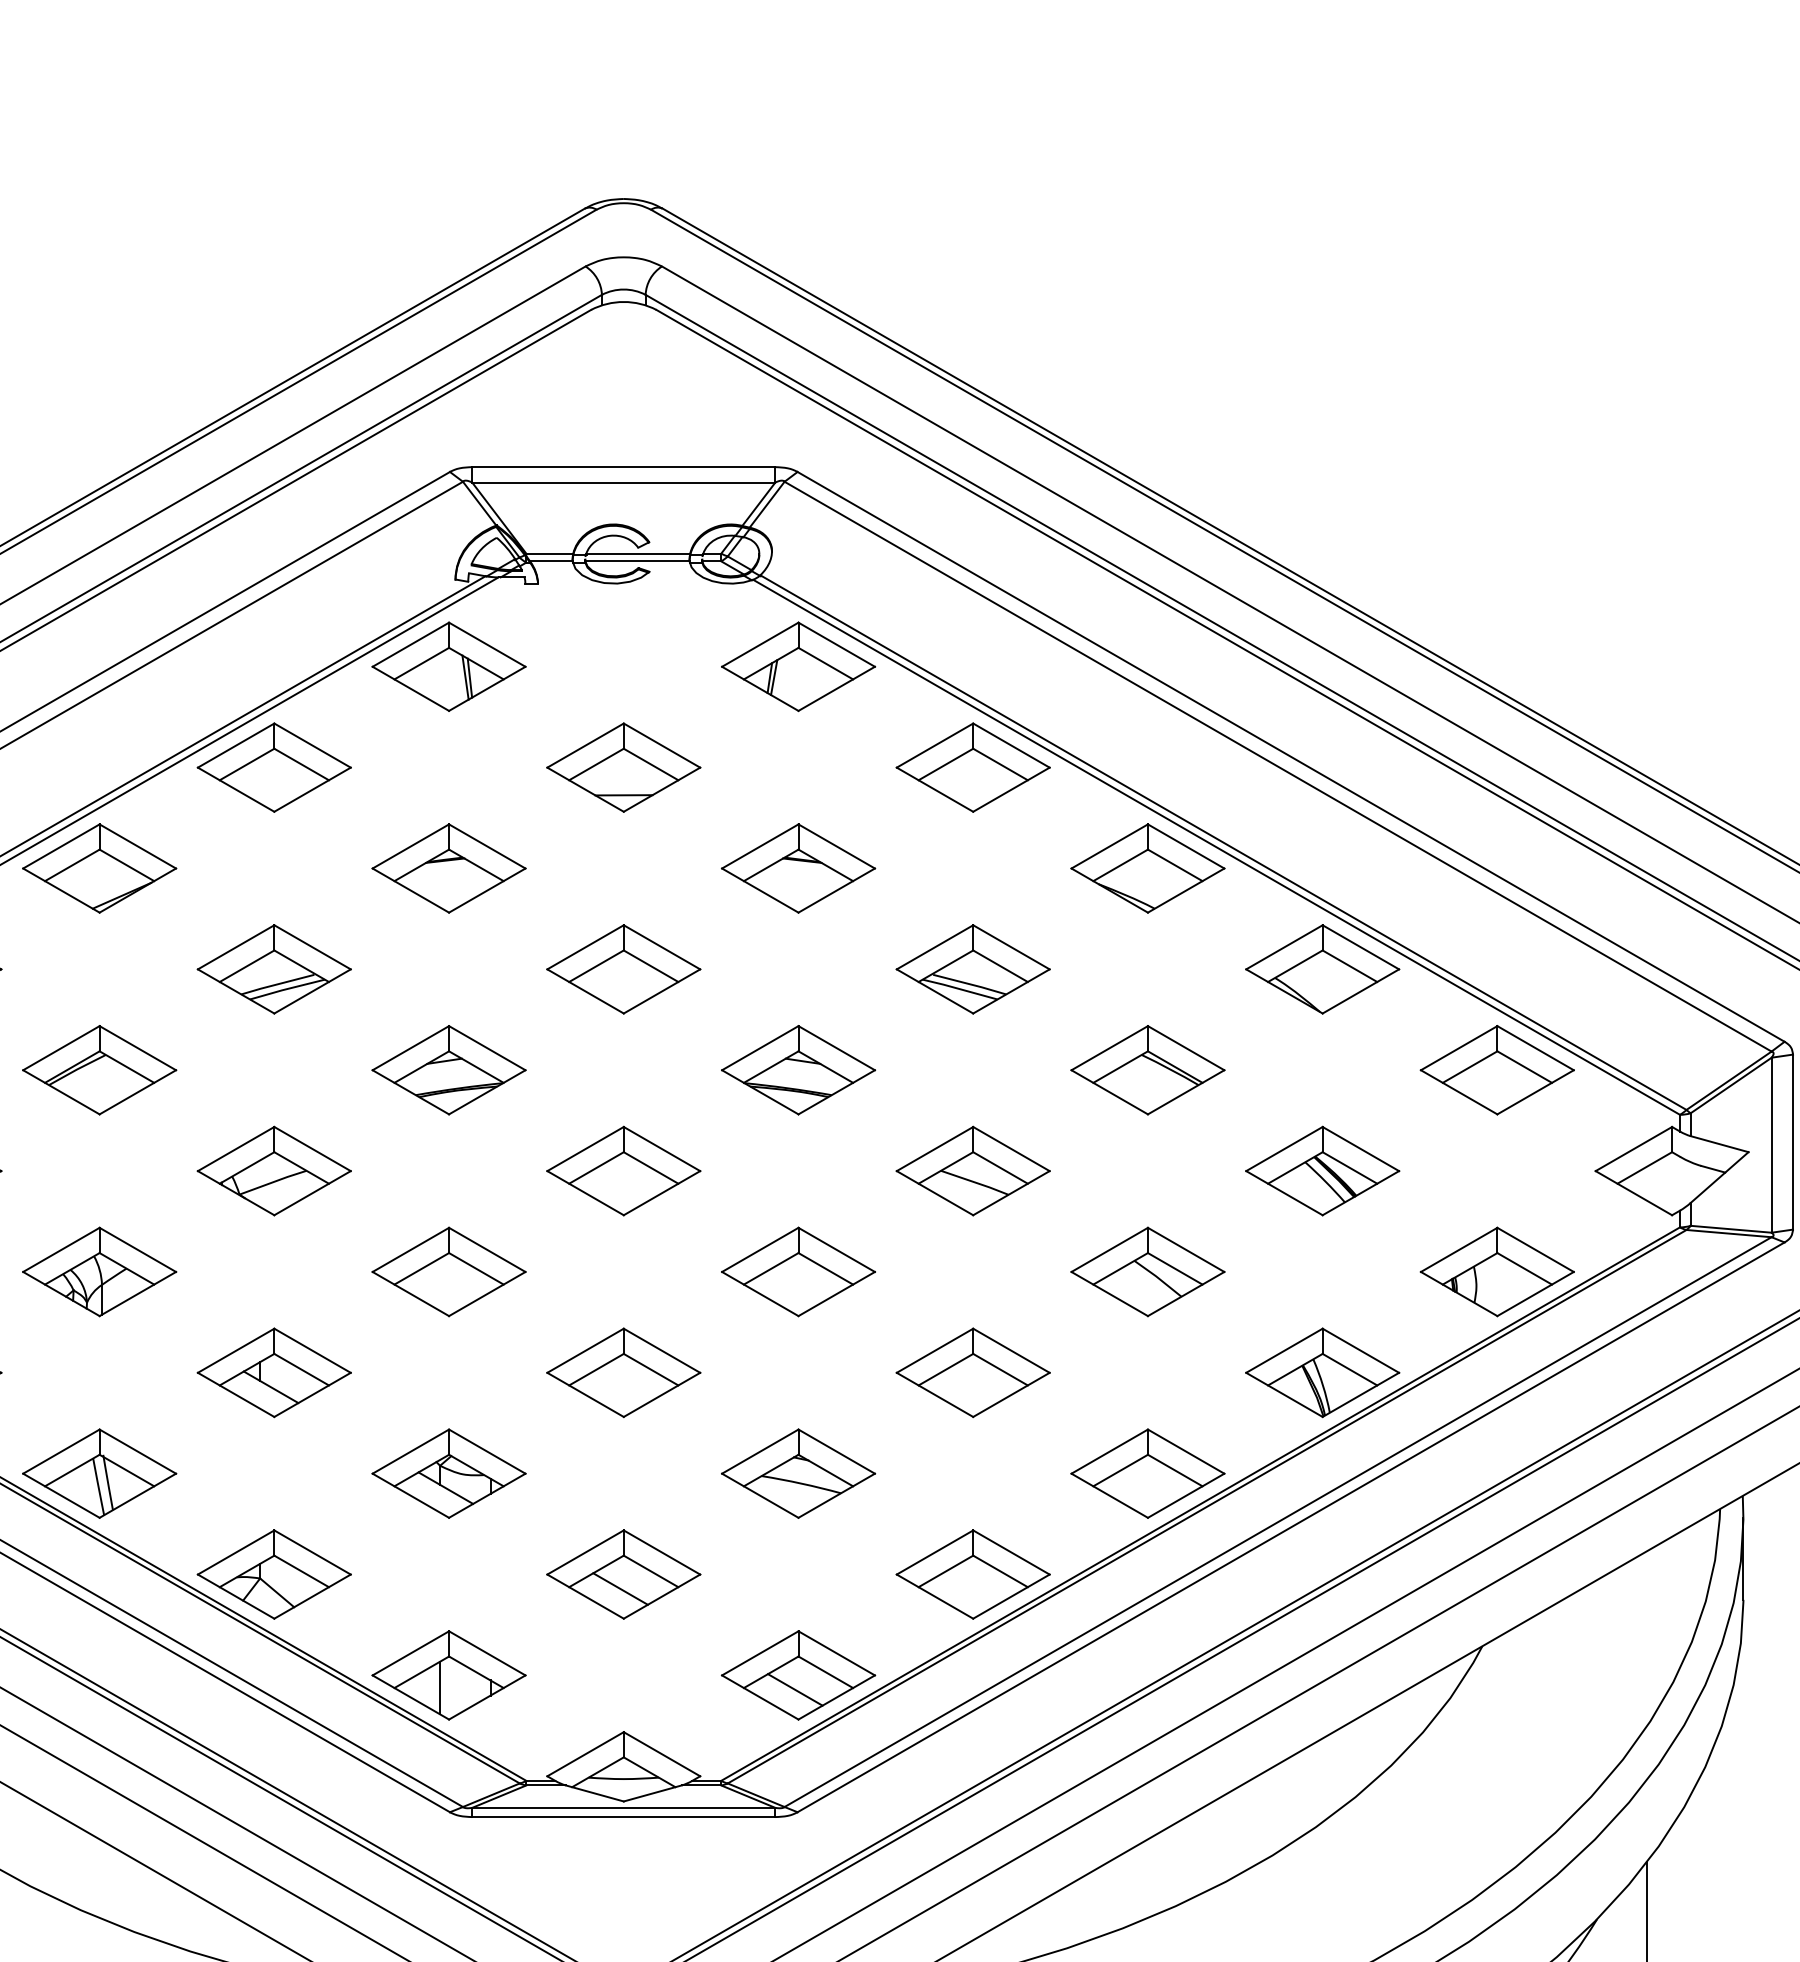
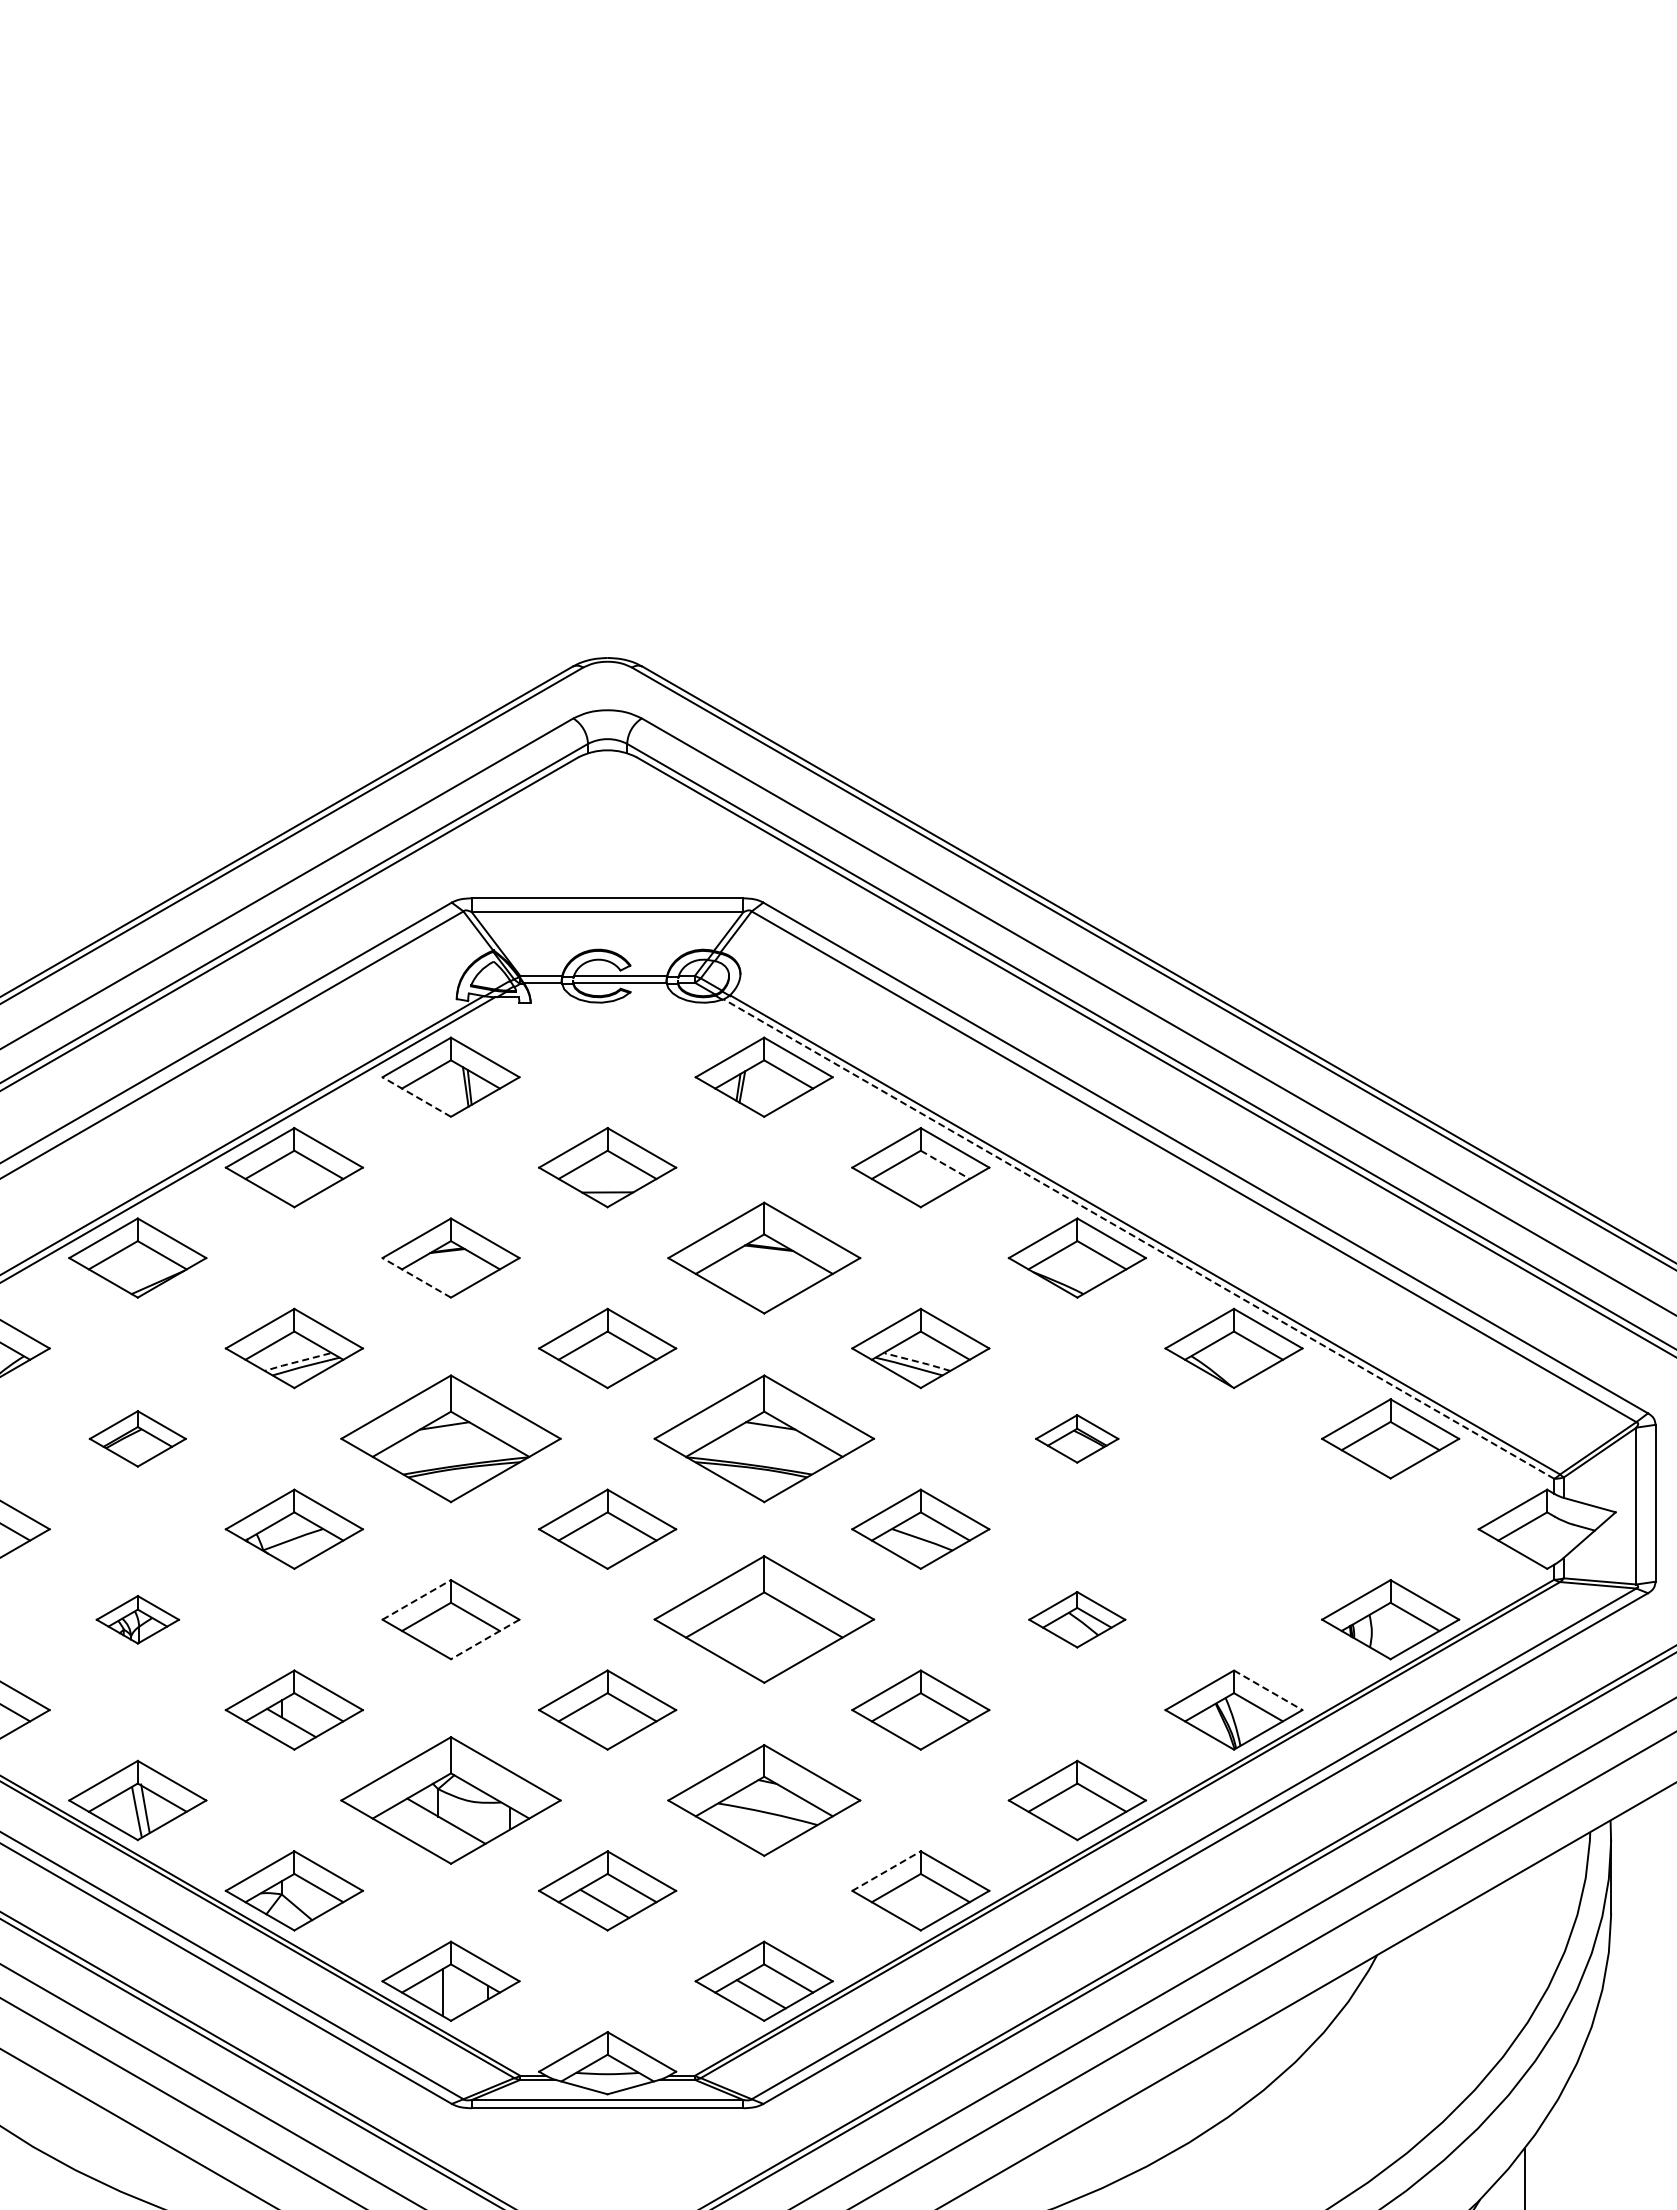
line: (410, 689) -> (416, 1097), solid -> dashed
line: (1000, 765) -> (945, 1165), solid -> dashed
line: (1216, 847) -> (1138, 1239), solid -> dashed
part: (797, 867) -> (763, 1257), size x1.4
line: (410, 890) -> (416, 1277), solid -> dashed
line: (969, 983) -> (917, 1361), solid -> dashed
line: (276, 985) -> (296, 1362), solid -> dashed
part: (99, 1069) -> (137, 1438), size x0.7
part: (448, 1069) -> (450, 1438), size x1.6
part: (797, 1069) -> (763, 1438), size x1.6
part: (1146, 1069) -> (1076, 1438), size x0.6
part: (1322, 1170) -> (1233, 1528), removed
line: (410, 1249) -> (416, 1599), solid -> dashed
part: (99, 1271) -> (137, 1619), size x0.6
part: (797, 1271) -> (763, 1619), size x1.6
part: (1146, 1271) -> (1076, 1619), size x0.7
line: (487, 1294) -> (485, 1639), solid -> dashed
line: (1361, 1350) -> (1268, 1690), solid -> dashed
part: (448, 1473) -> (450, 1800), size x1.6
part: (797, 1473) -> (763, 1800), size x1.4
line: (934, 1552) -> (886, 1871), solid -> dashed

